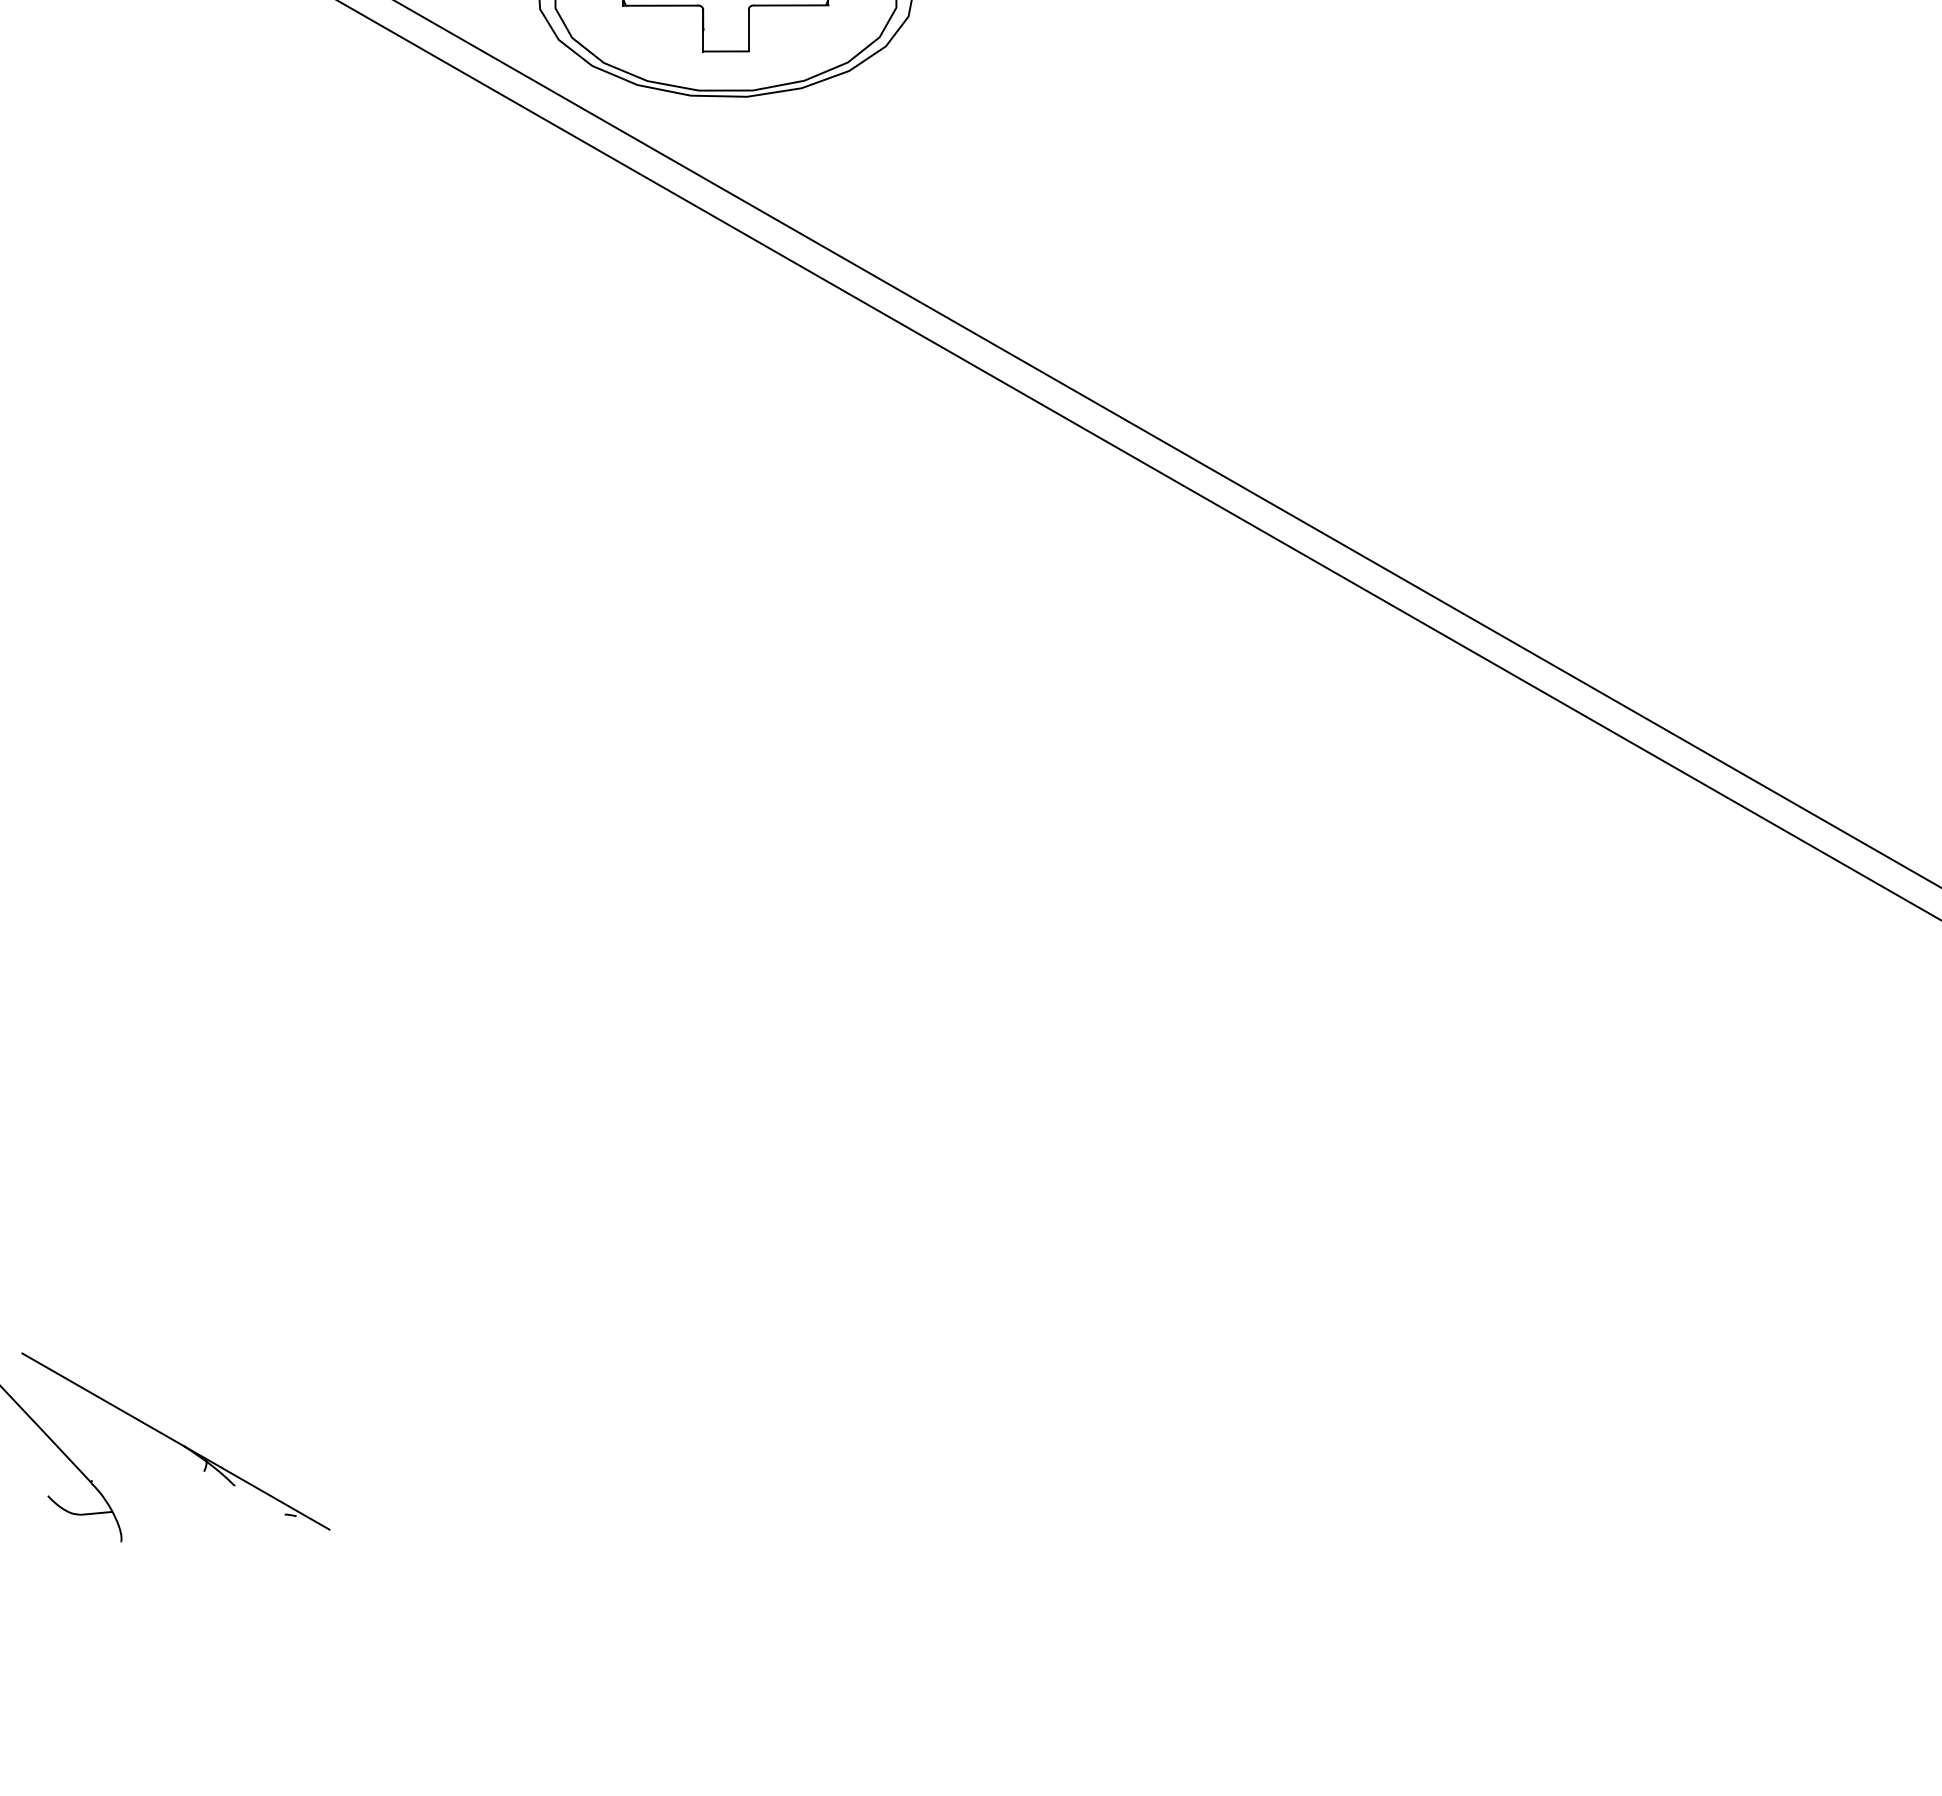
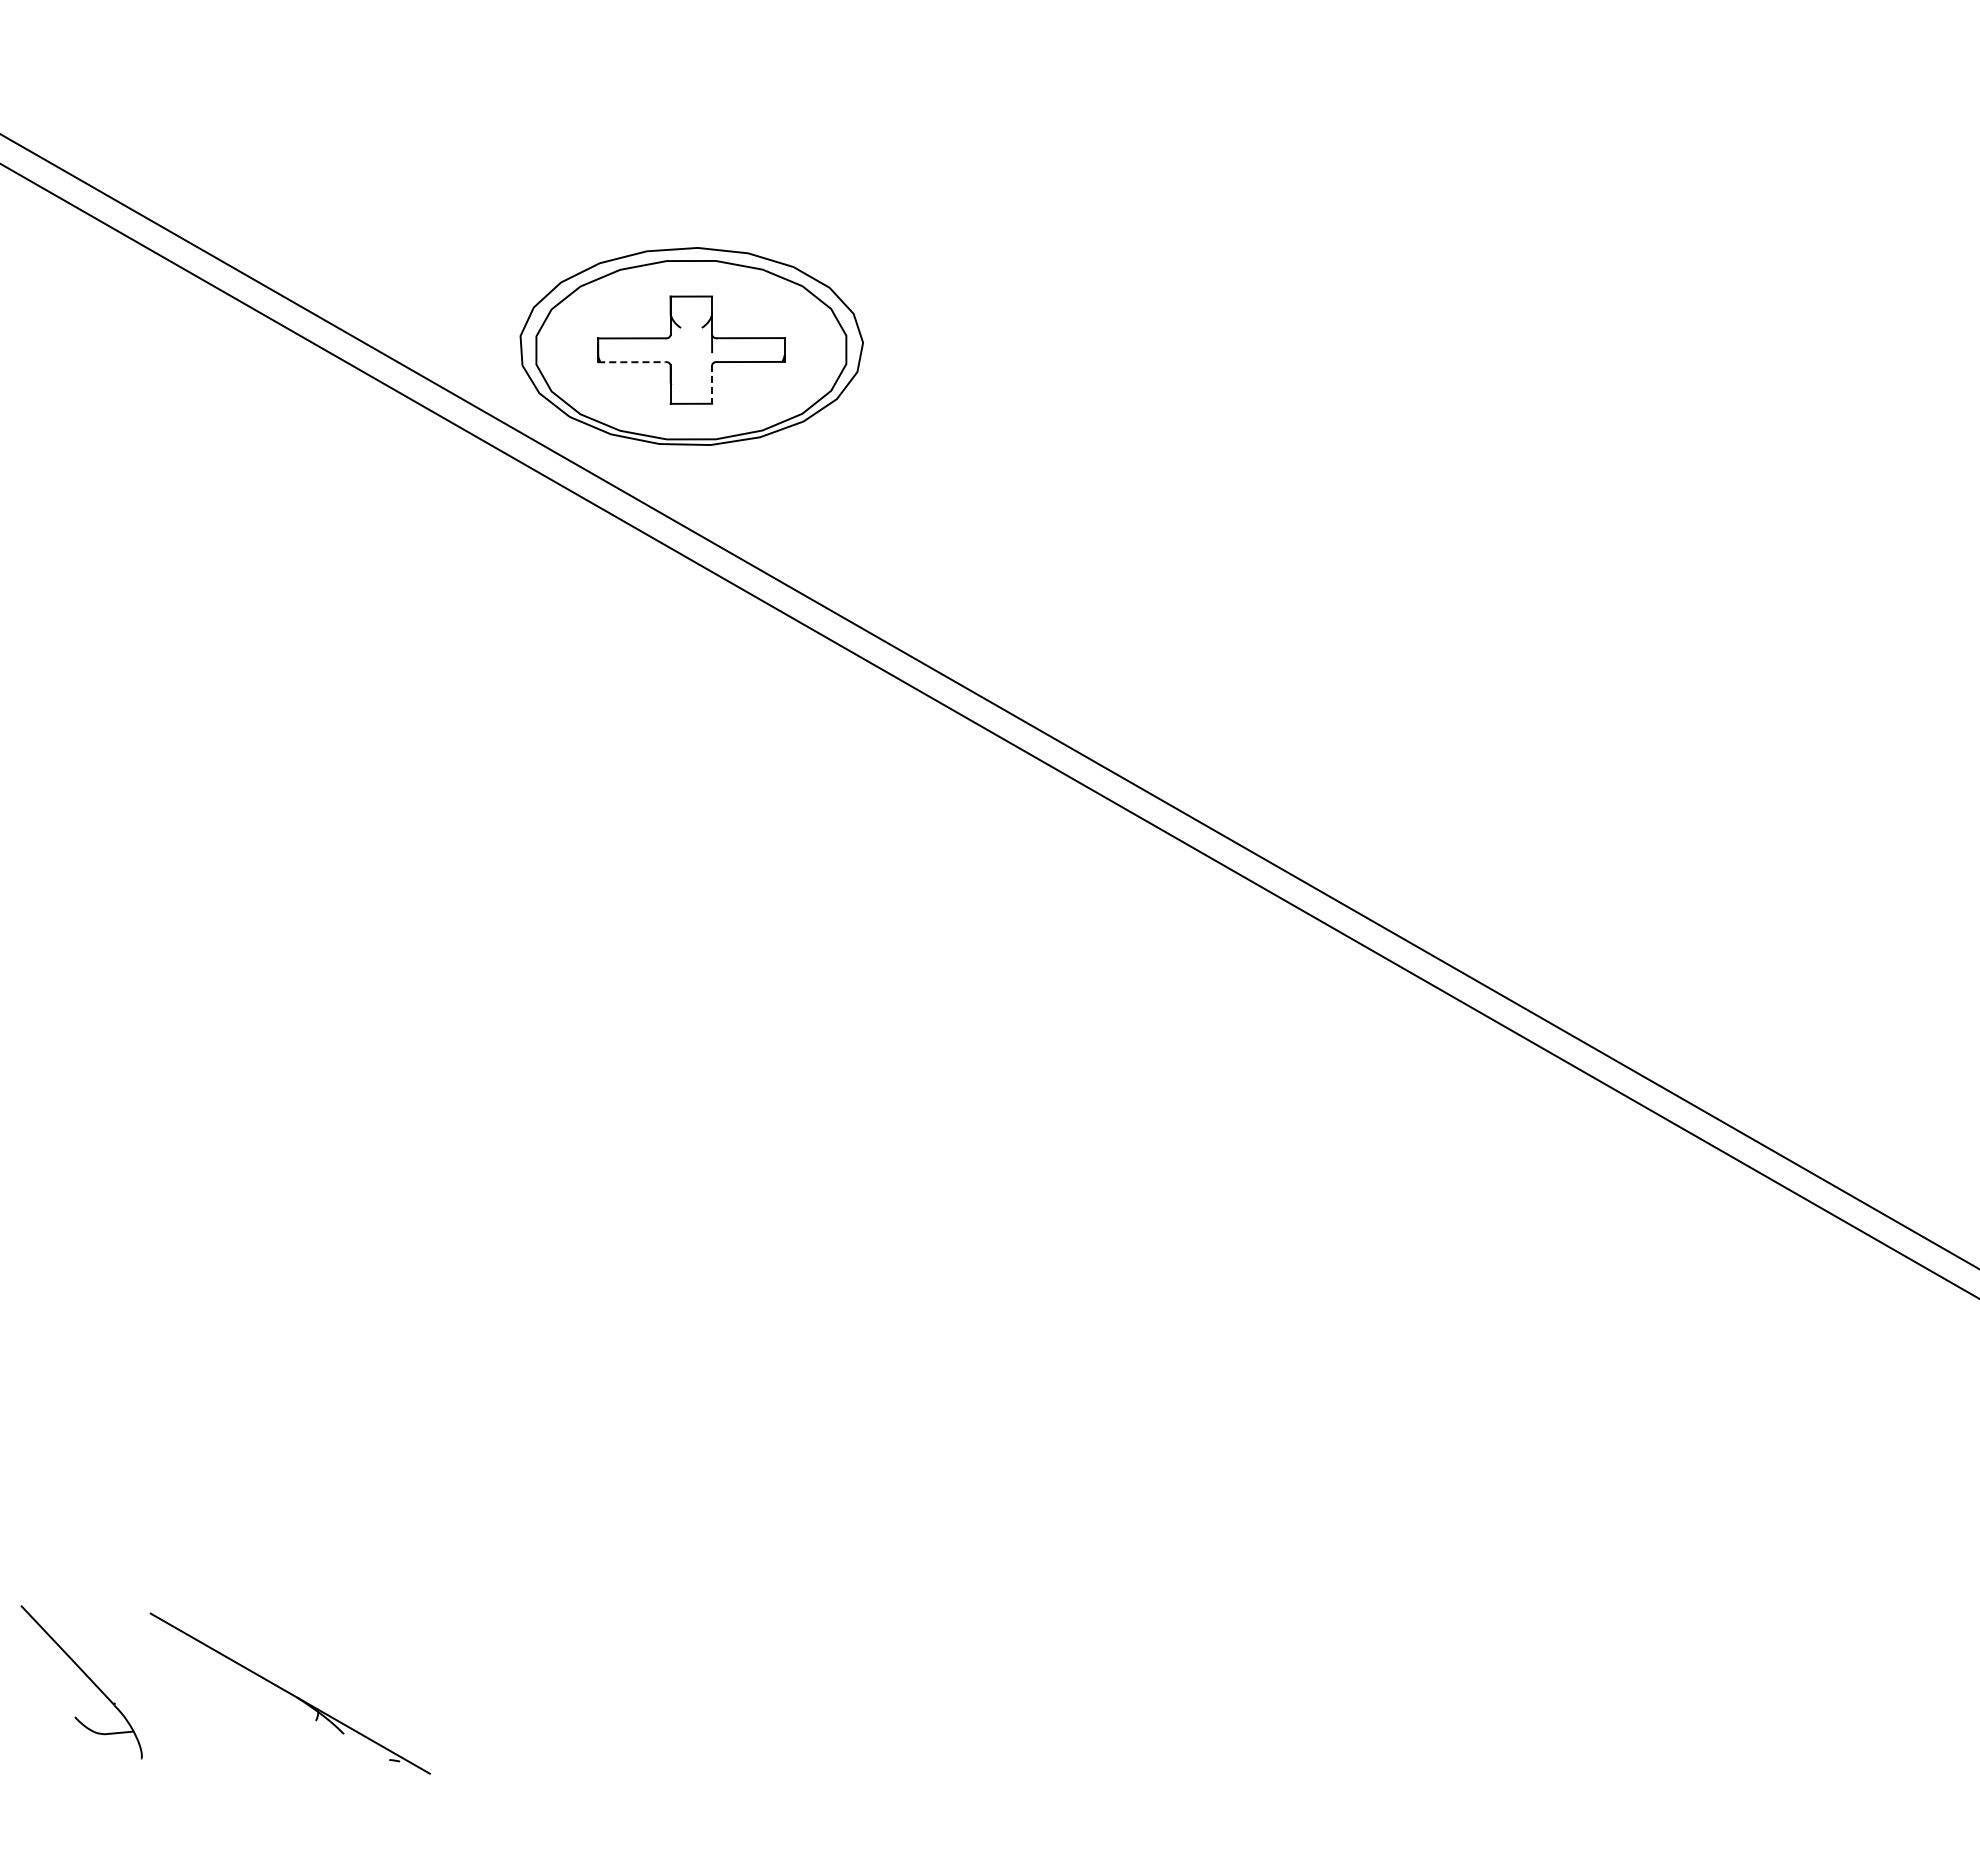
line: (660, 6) -> (631, 362), solid -> dashed
line: (749, 30) -> (712, 384), solid -> dashed
part: (175, 1441) -> (289, 1693), moved

